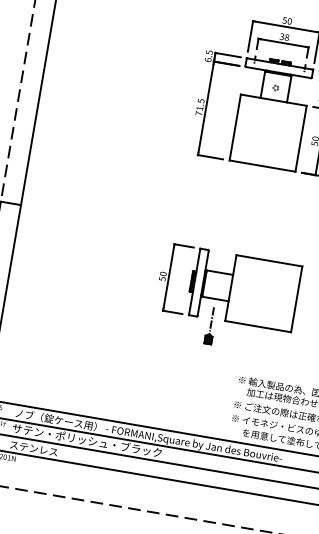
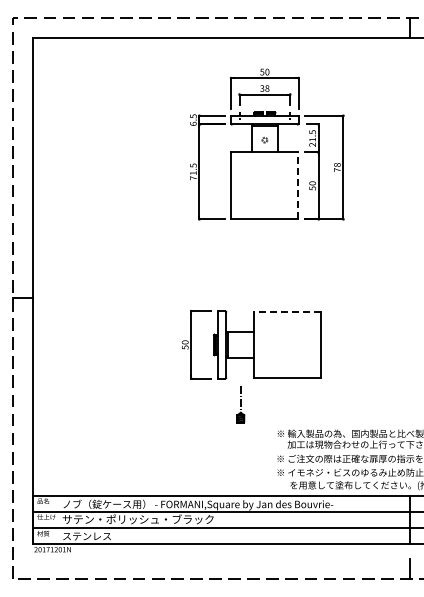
line: (301, 138) -> (298, 185), solid -> dashed
line: (269, 260) -> (287, 311), solid -> dashed
part: (210, 325) -> (240, 404), moved

